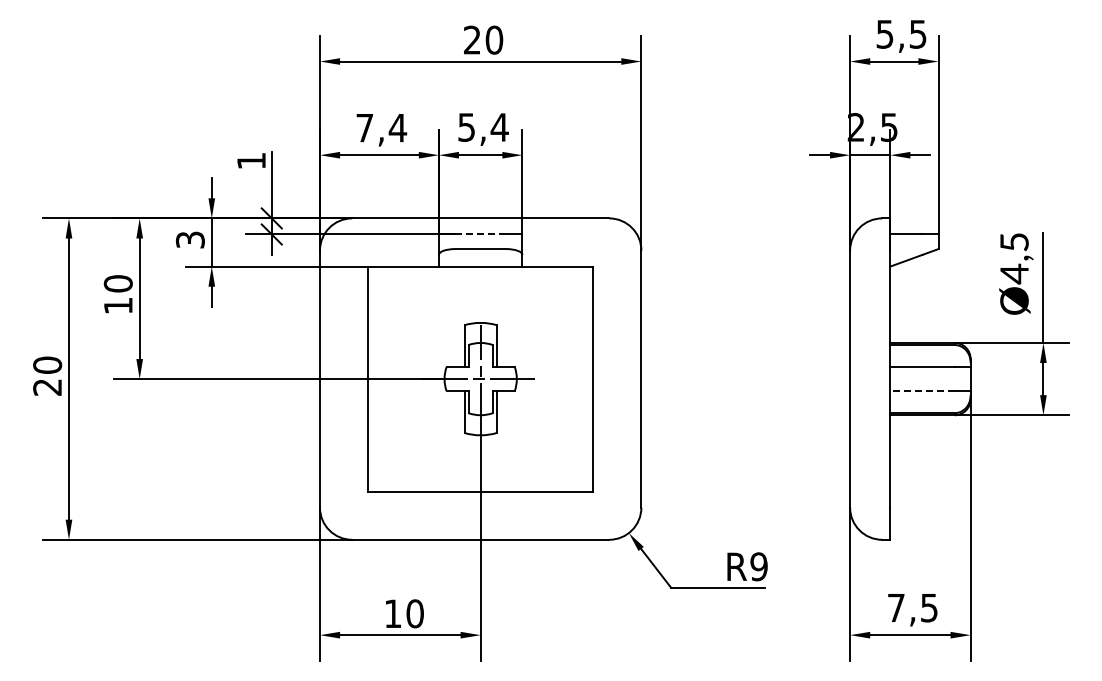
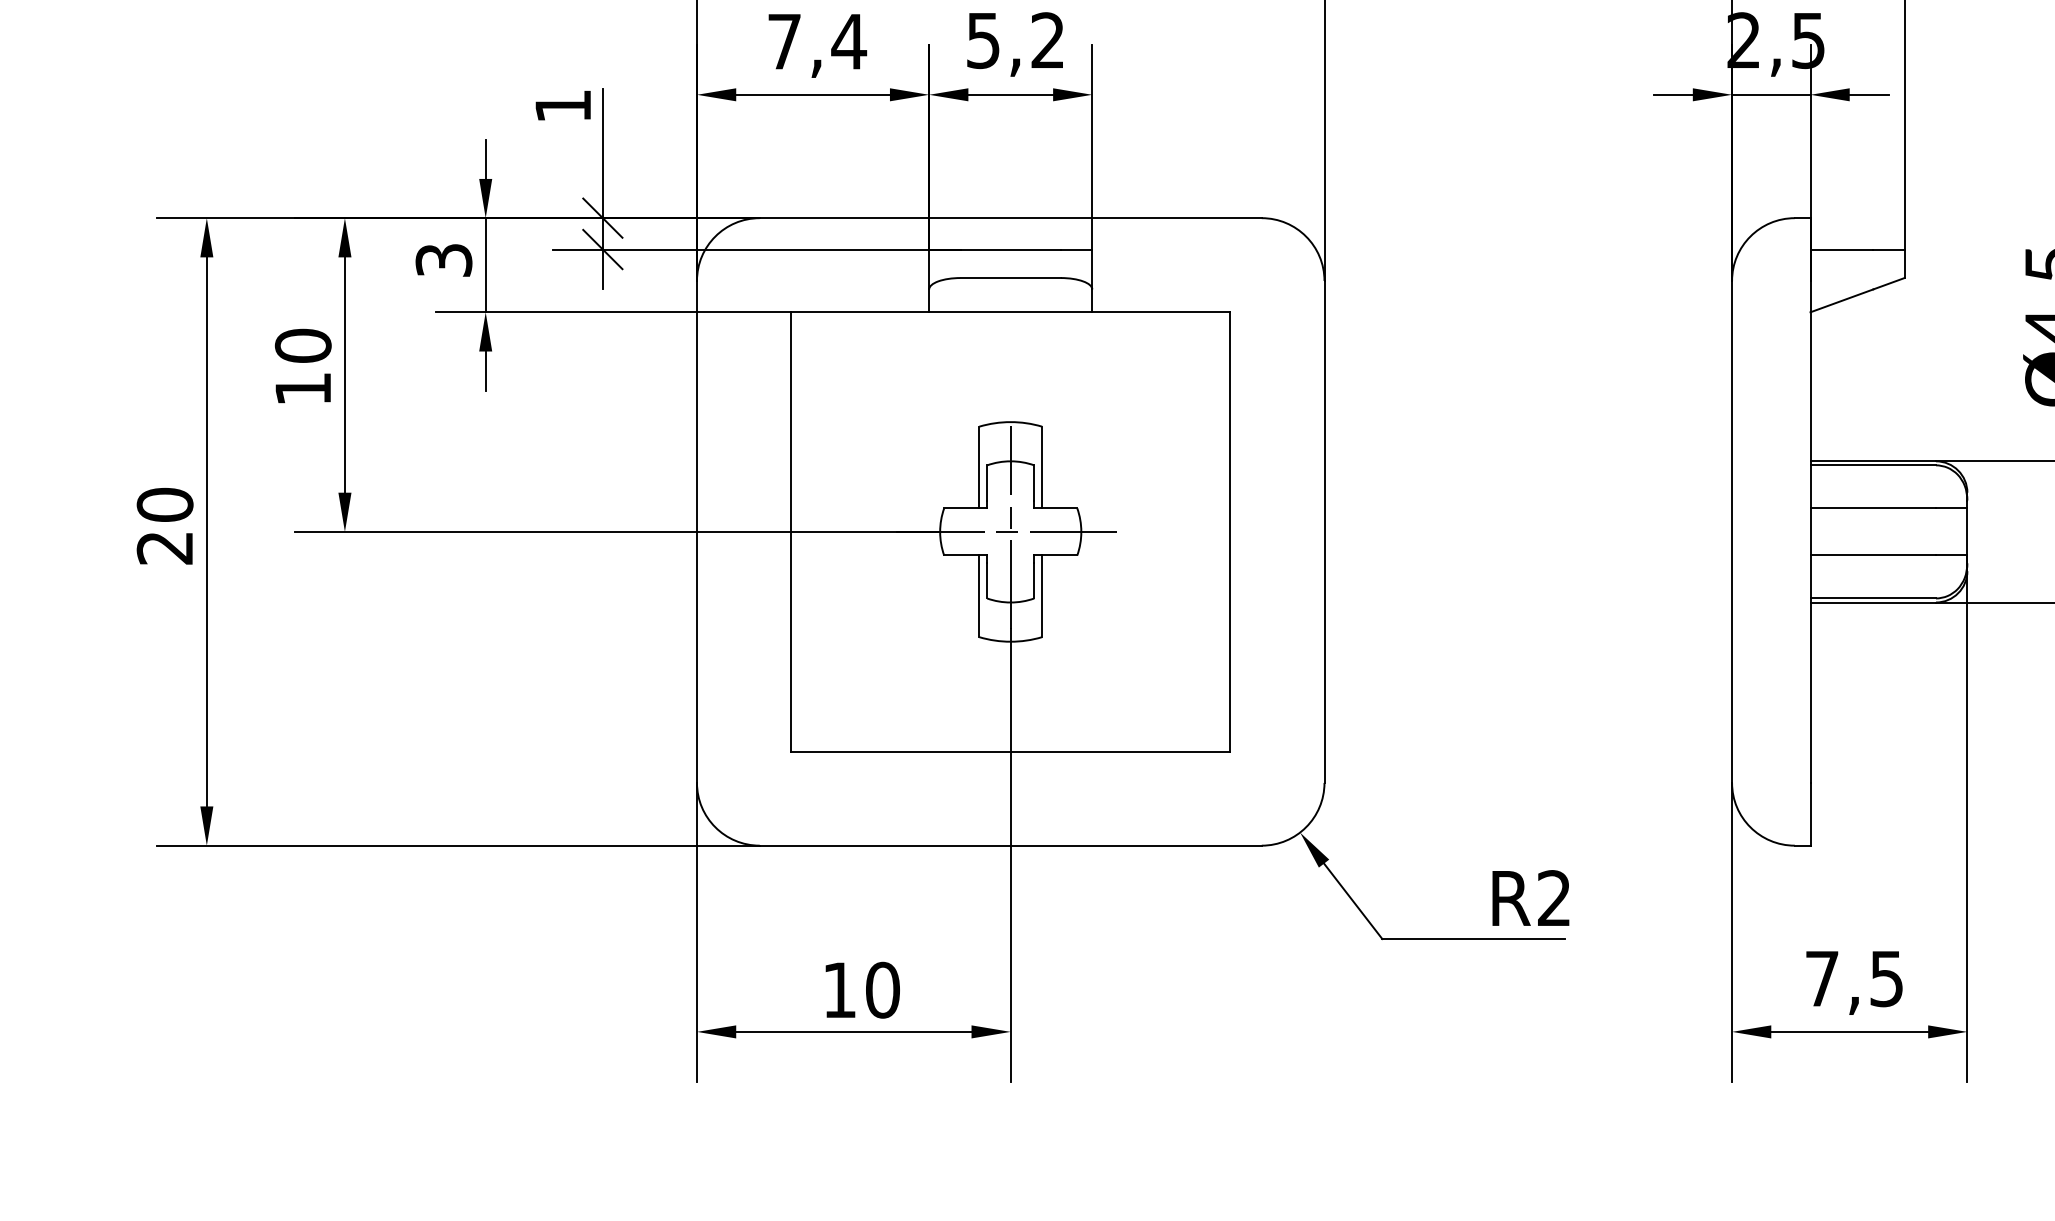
text: (499, 127) -> (1047, 40), 5,4 -> 5,2
line: (480, 234) -> (1010, 249), dashed -> solid
line: (921, 391) -> (1871, 556), dashed -> solid
text: (758, 566) -> (1553, 897), R9 -> R2

